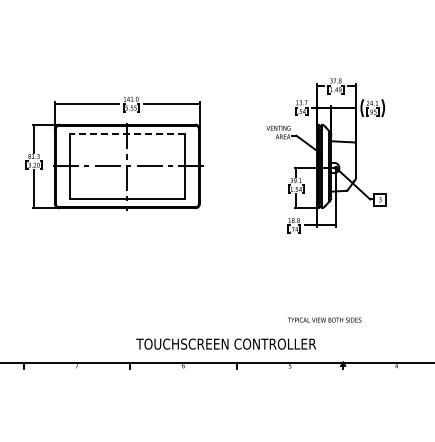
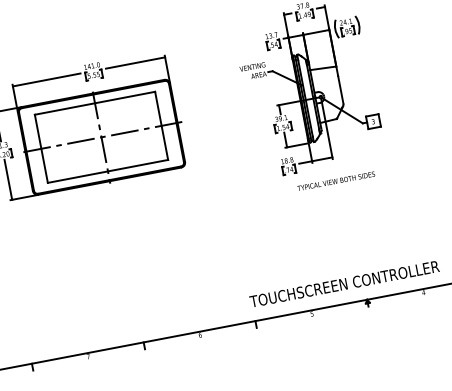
line: (126, 133) -> (93, 102), dashed -> solid
text: (324, 319) -> (335, 180), moved
text: (226, 343) -> (344, 283), moved

